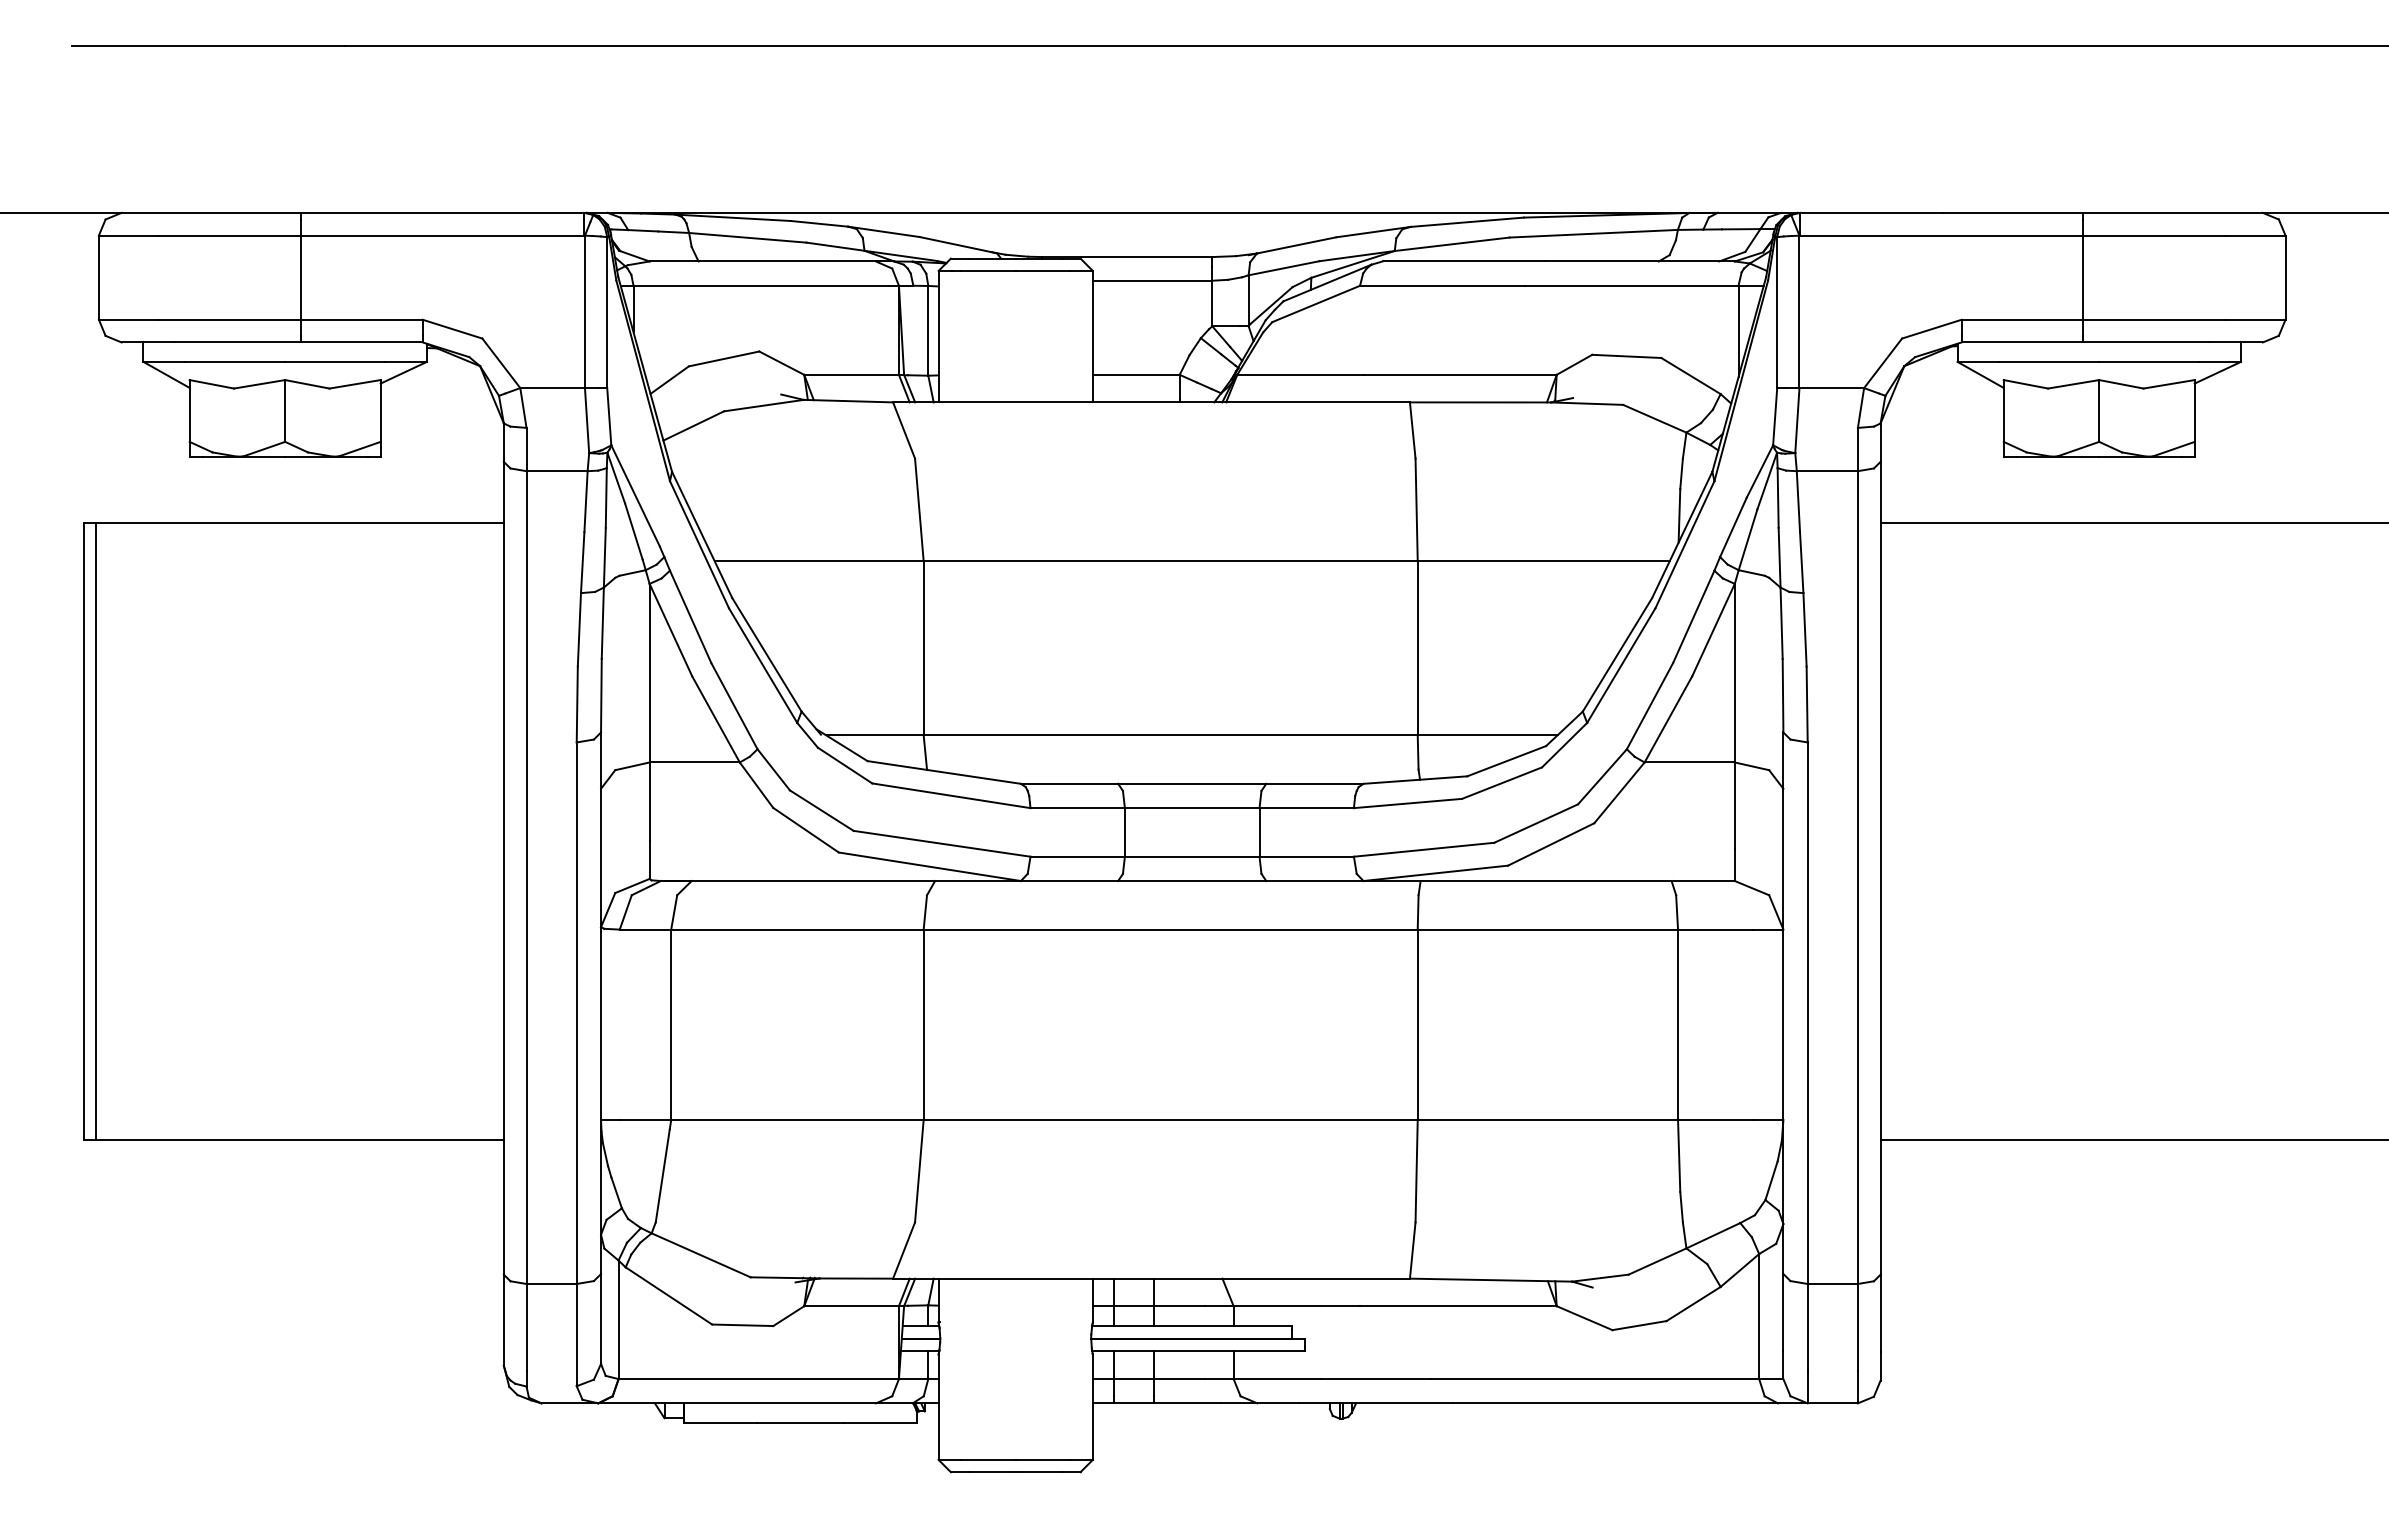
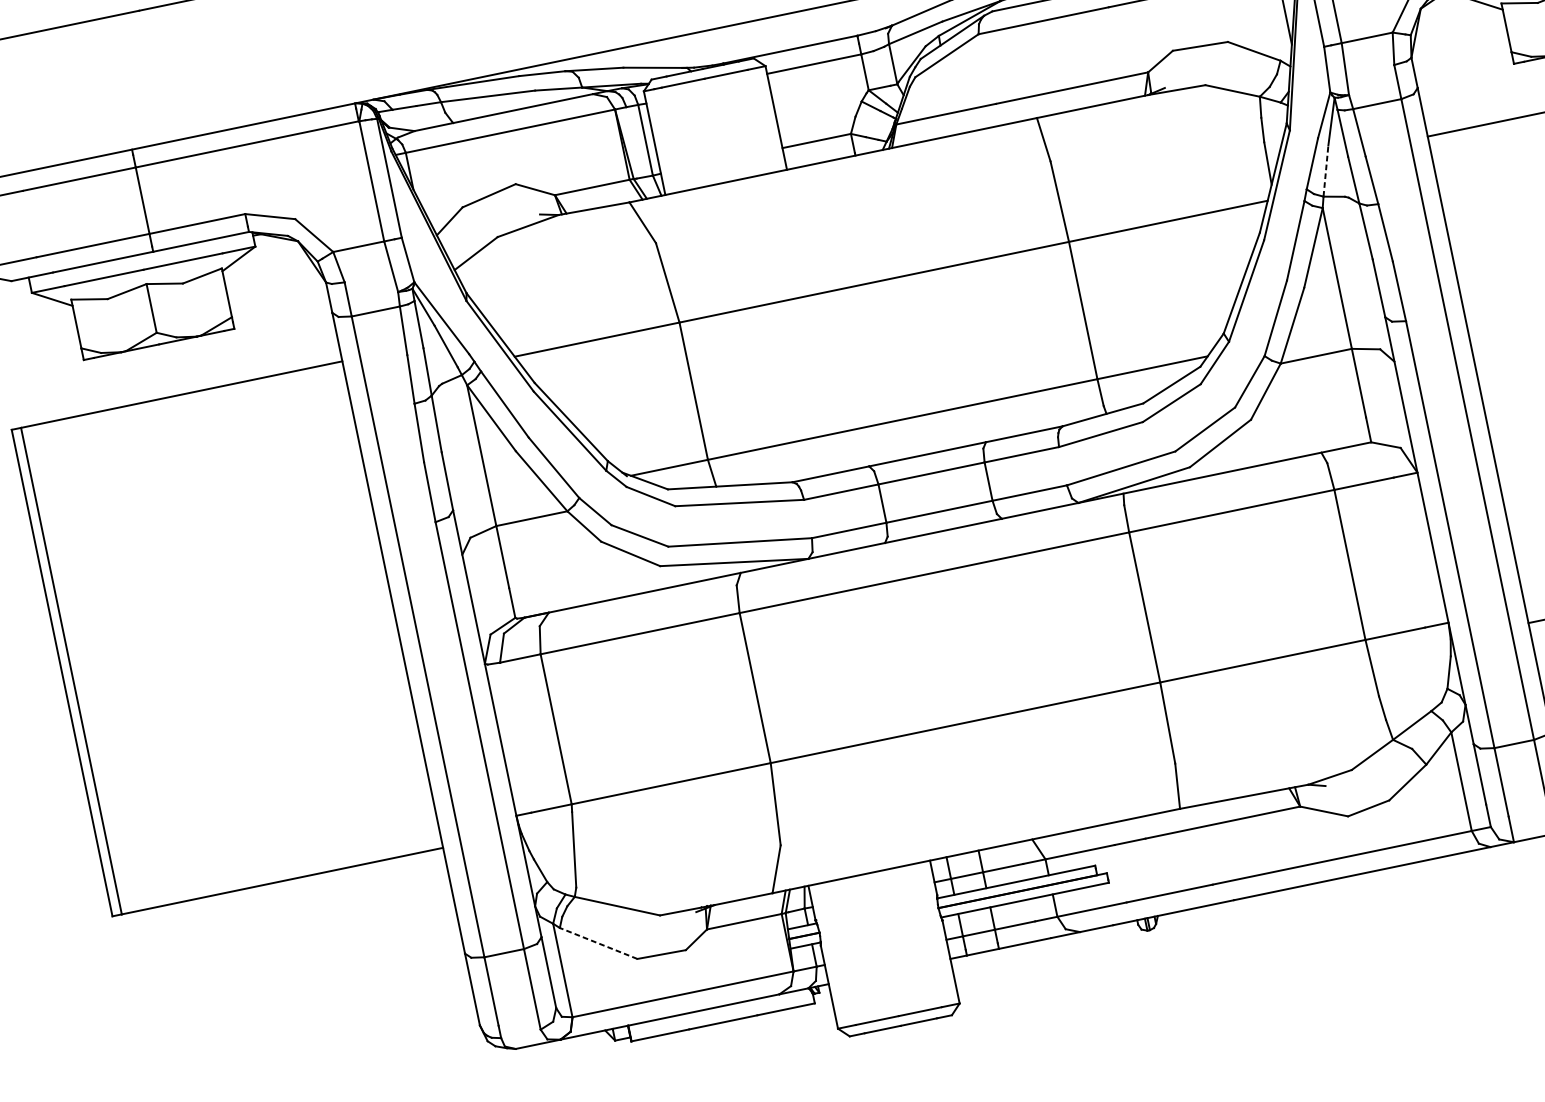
line: (1748, 539) -> (1326, 170), solid -> dashed
line: (668, 1295) -> (598, 943), solid -> dashed

